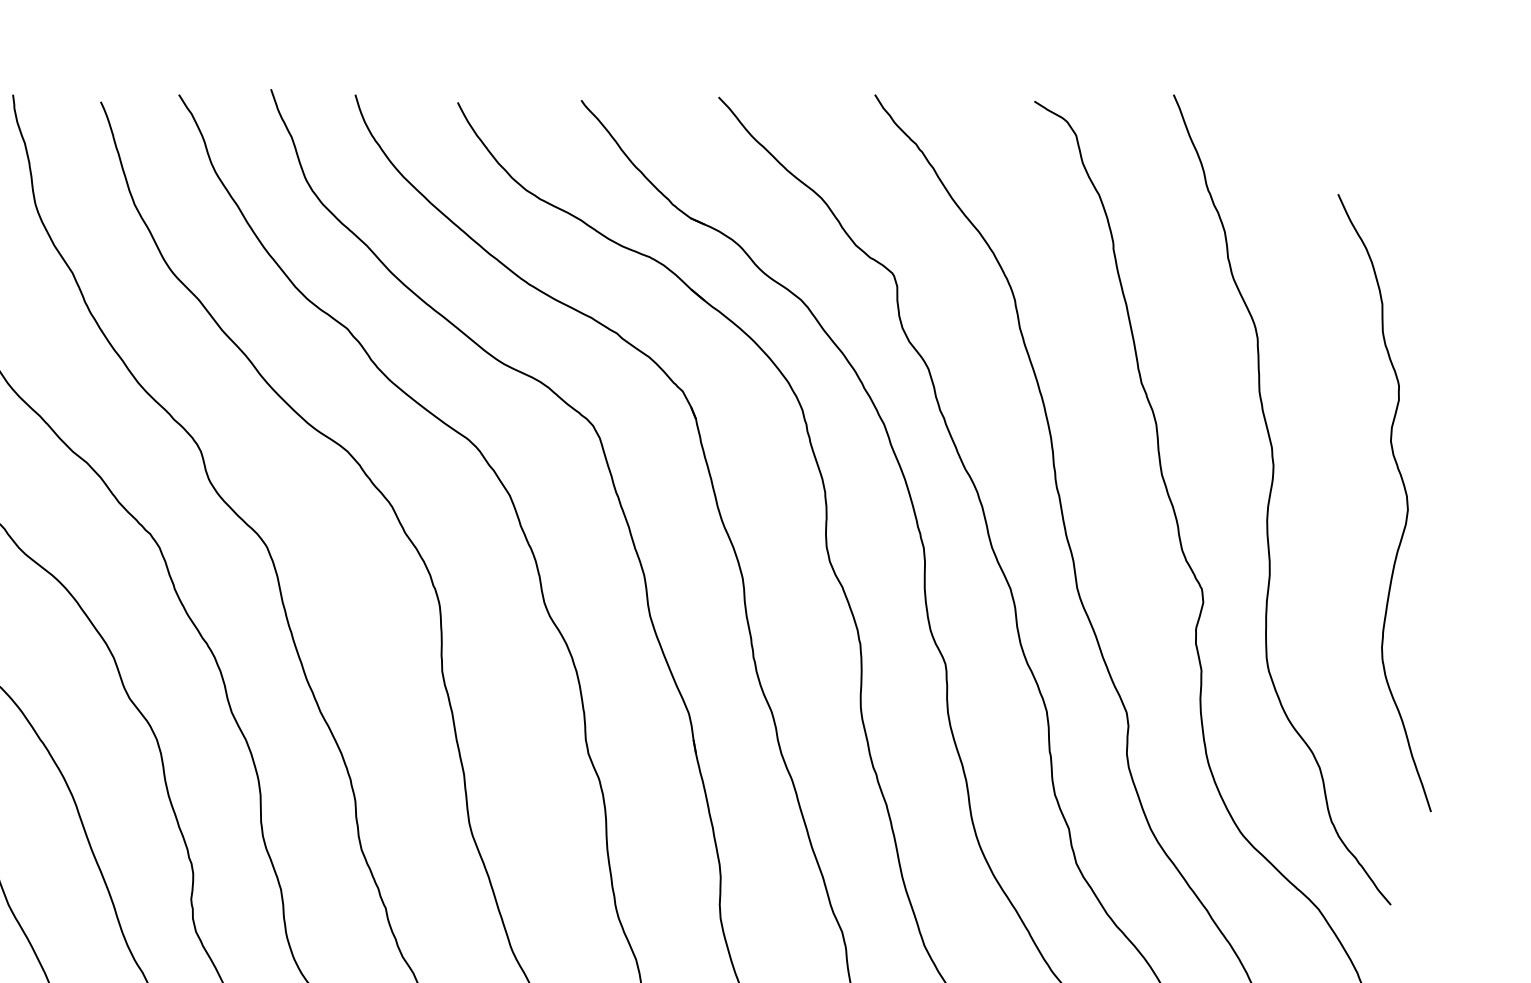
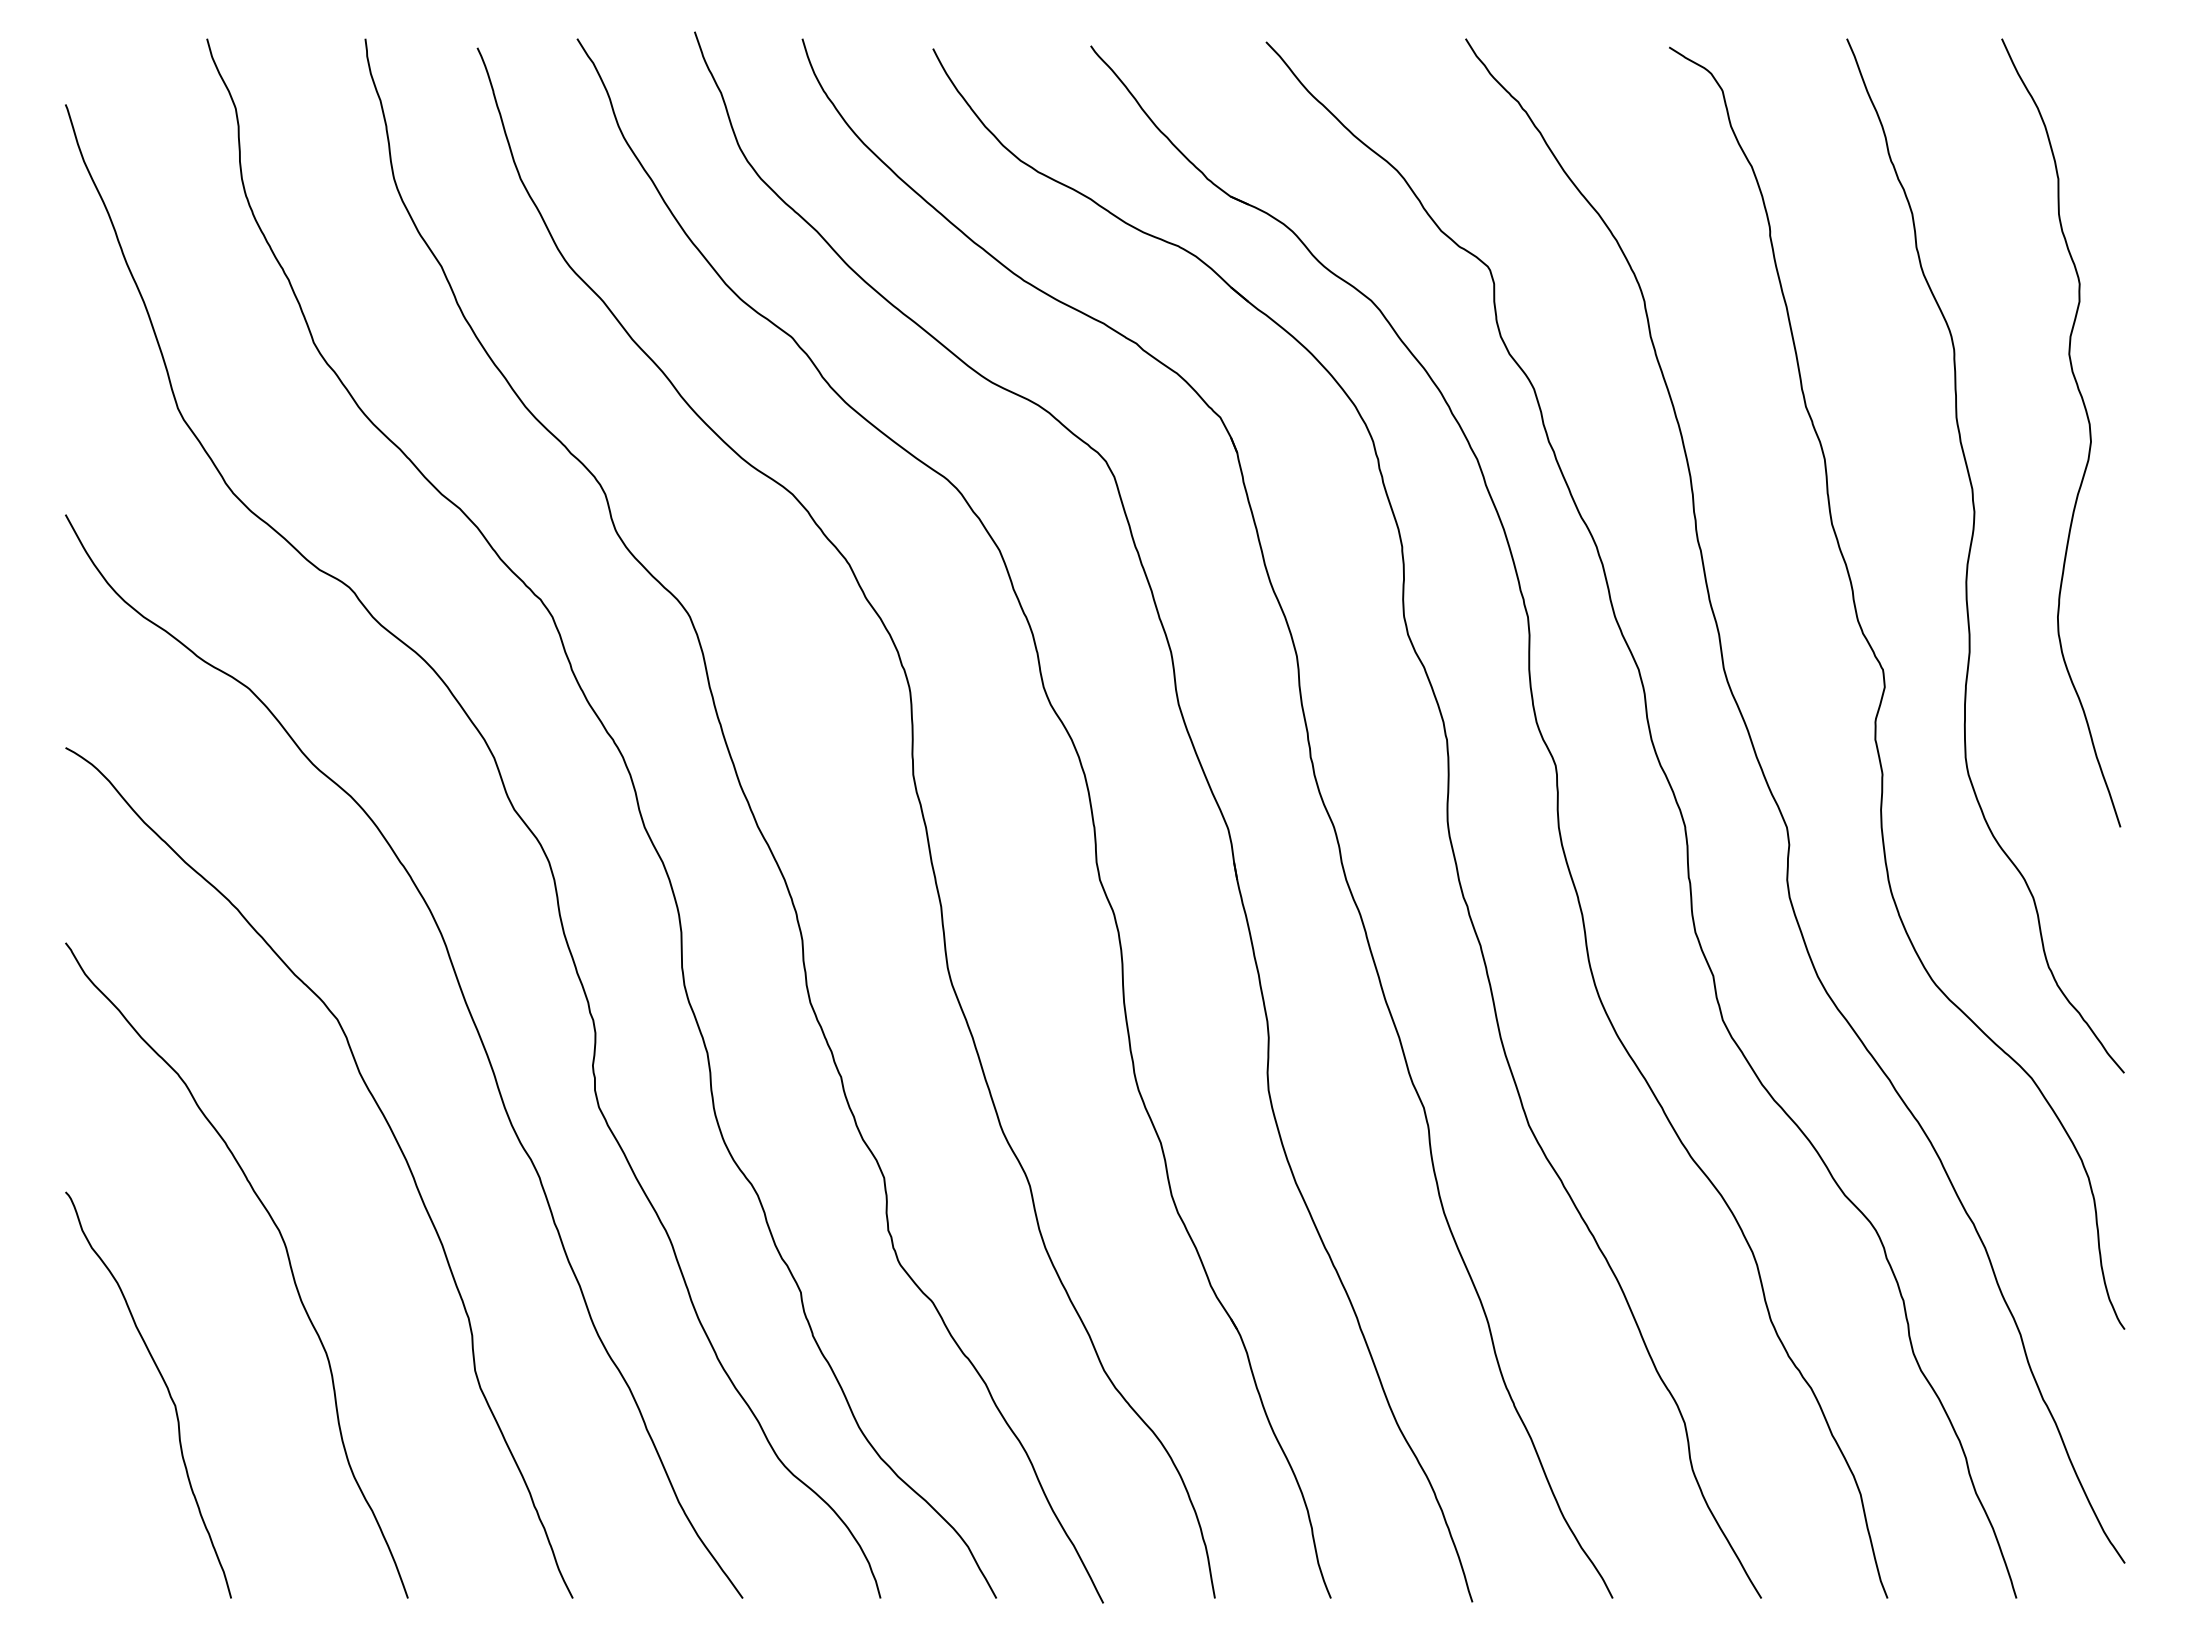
curve: (1405, 497) -> (2088, 425), moved

